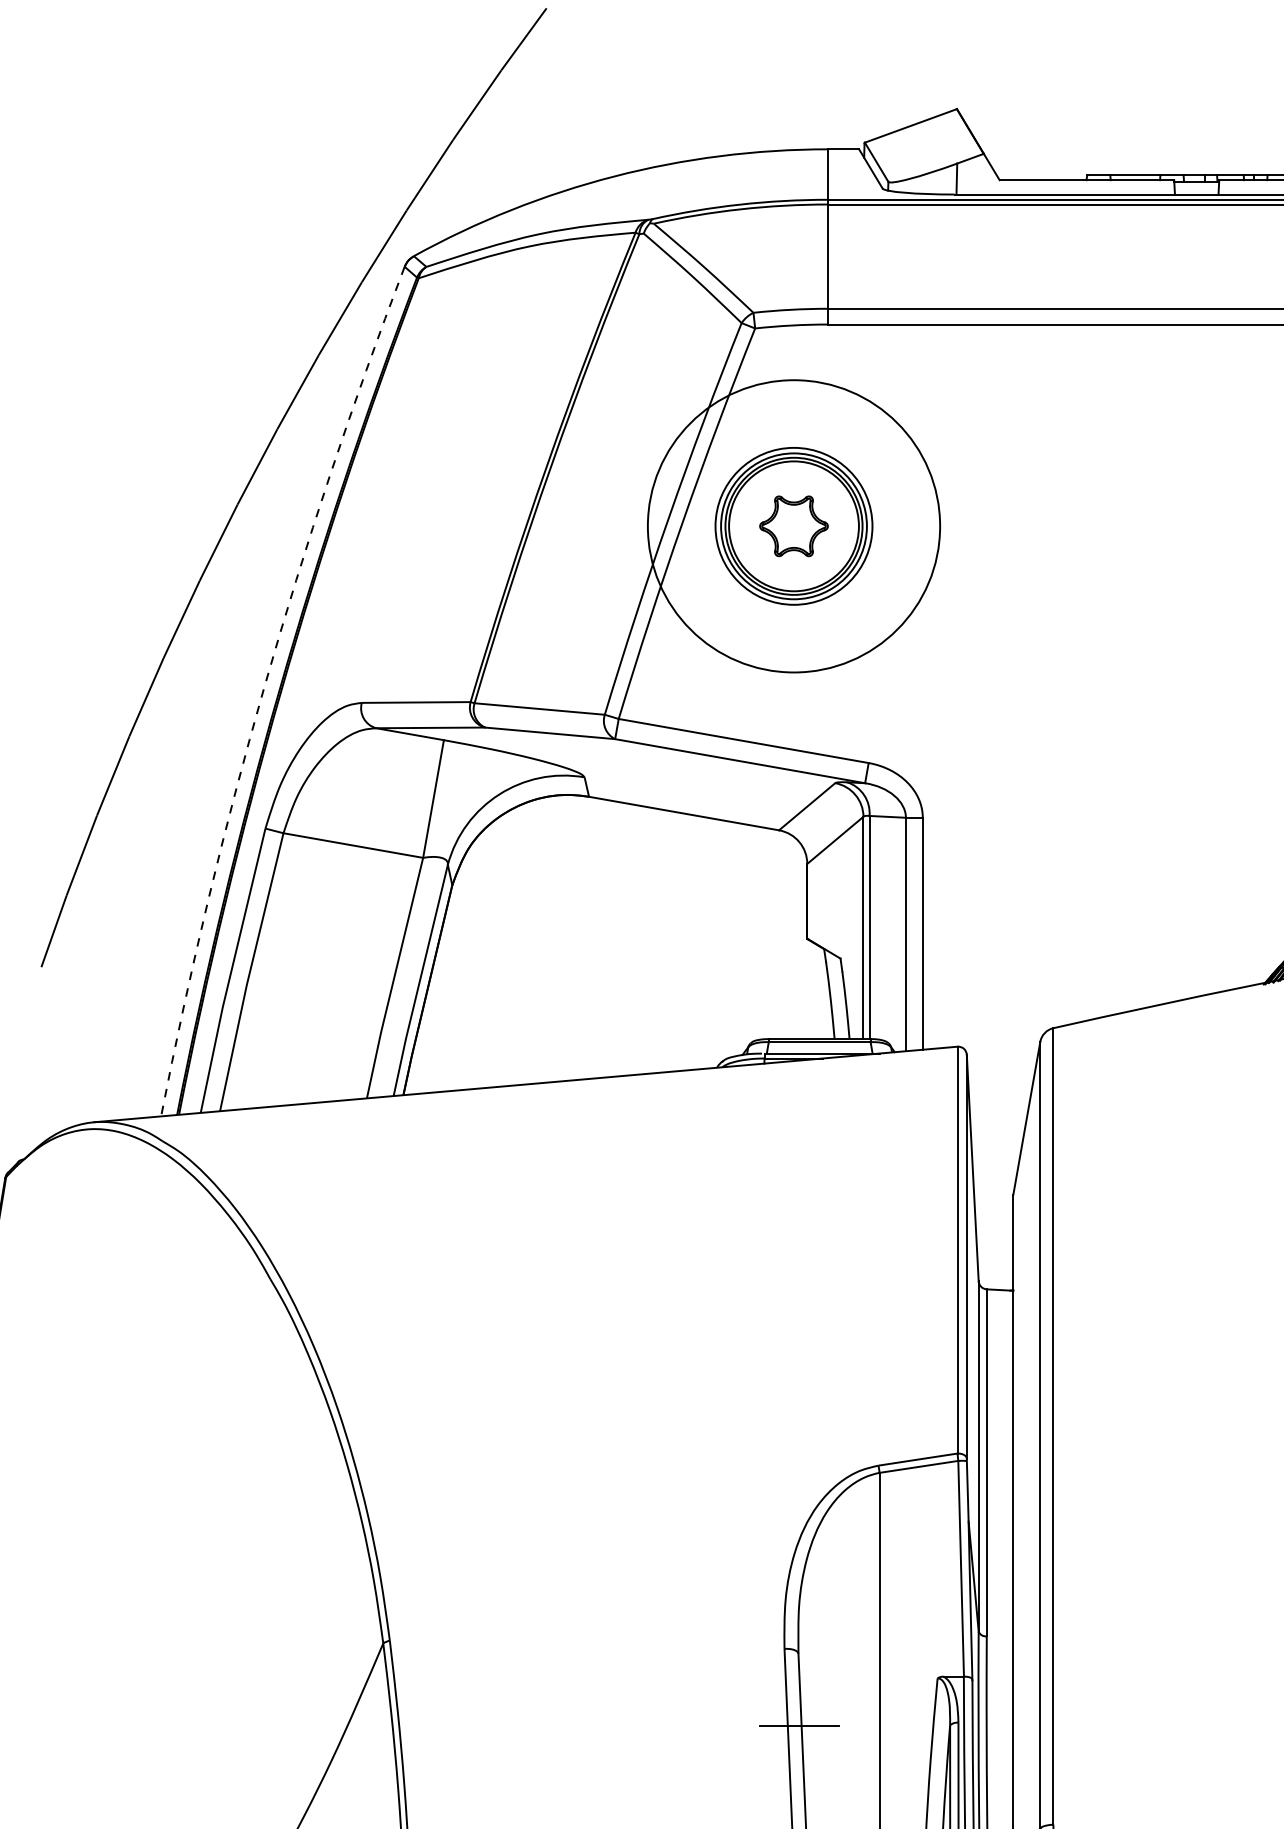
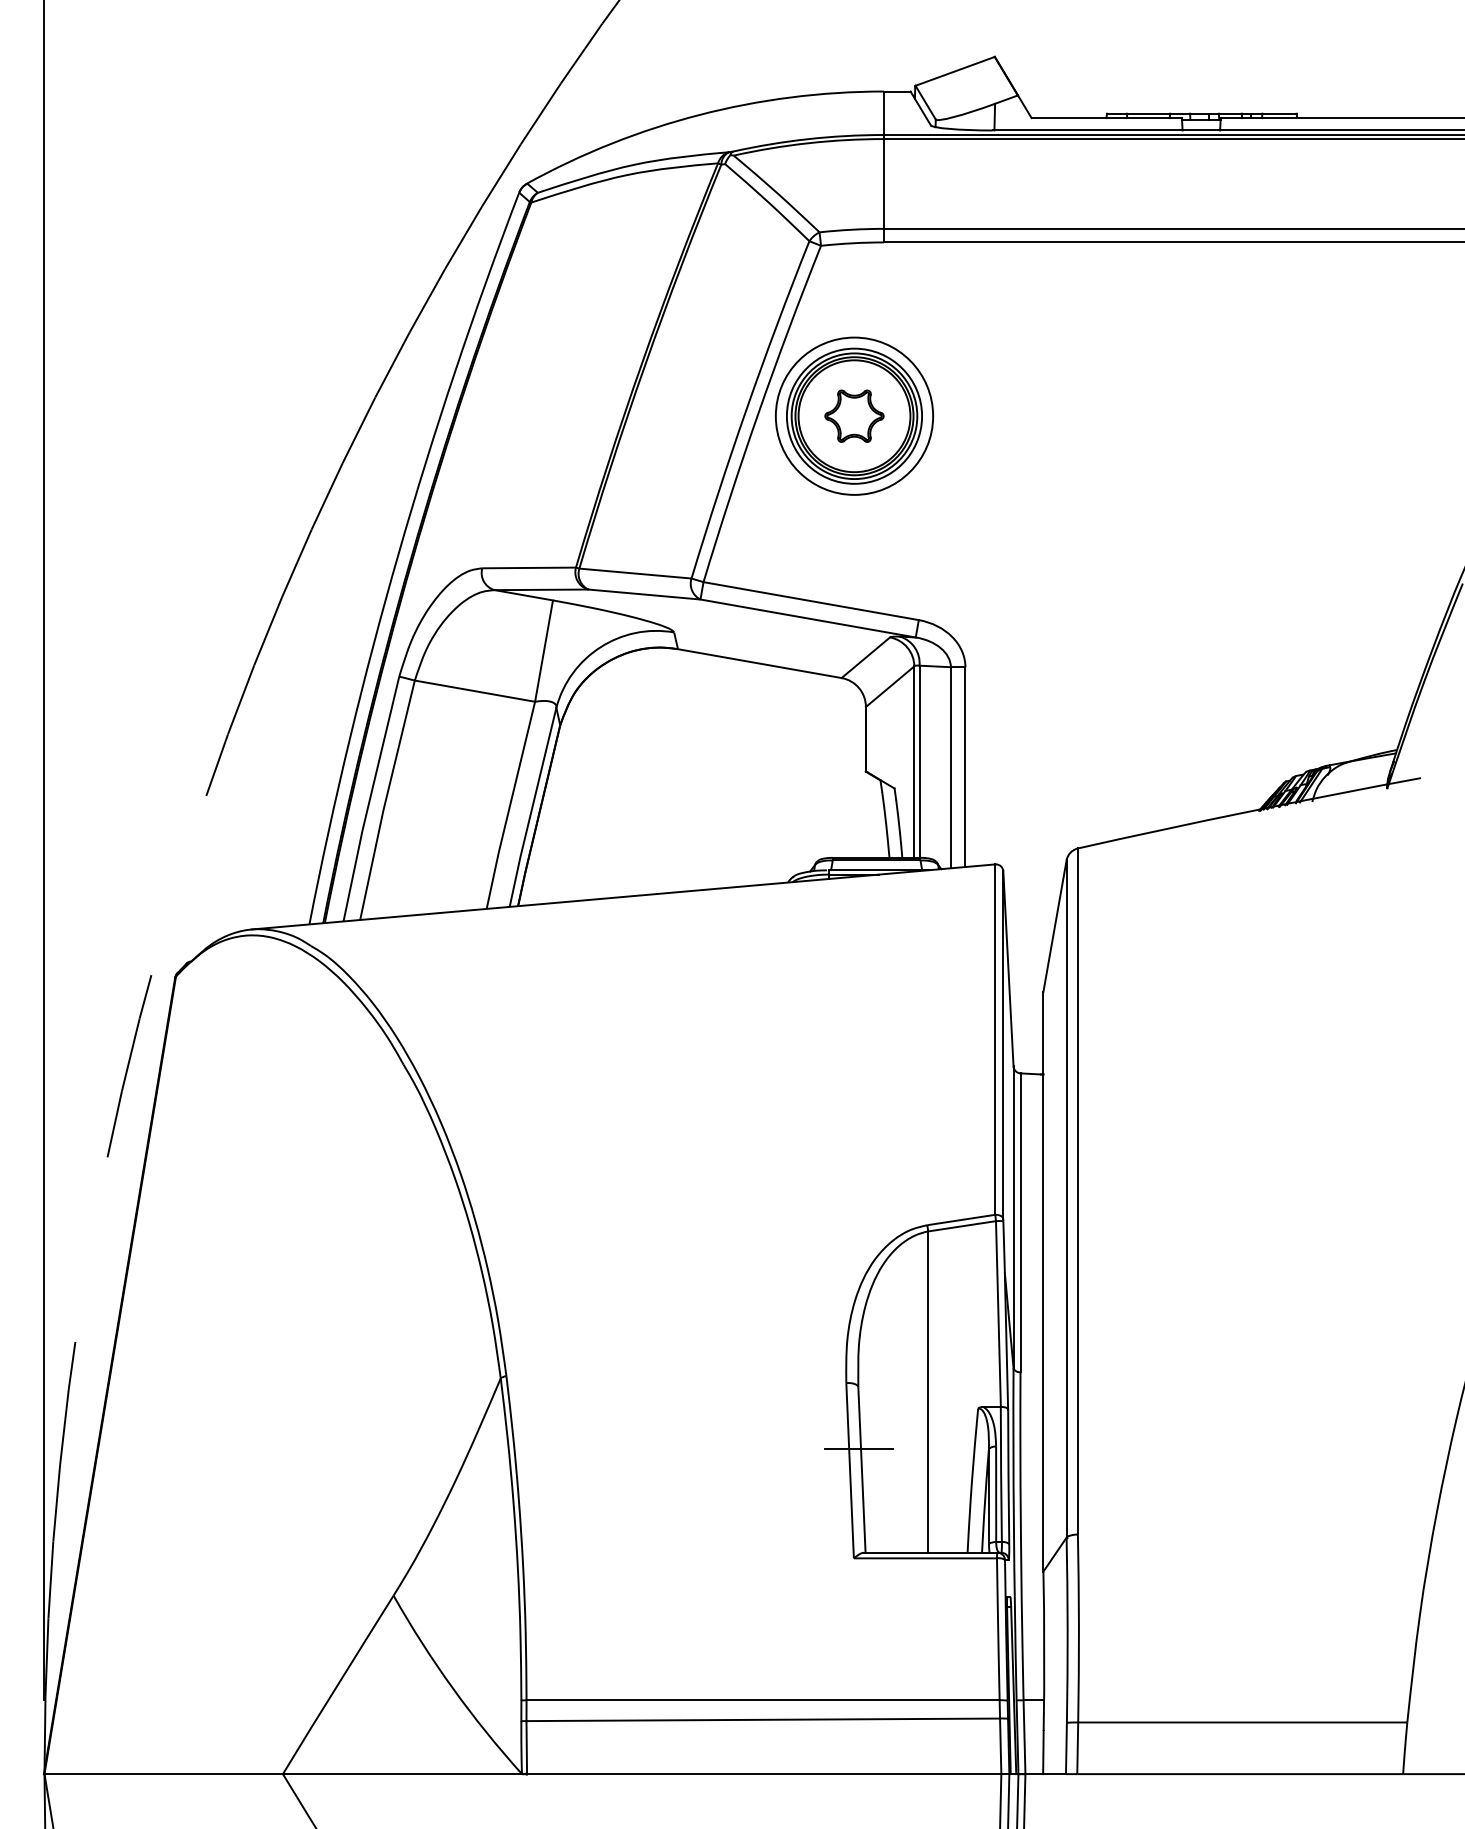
circle: (794, 525) -> (854, 415), size x0.62
arc: (264, 686) -> (398, 554), dashed -> solid

